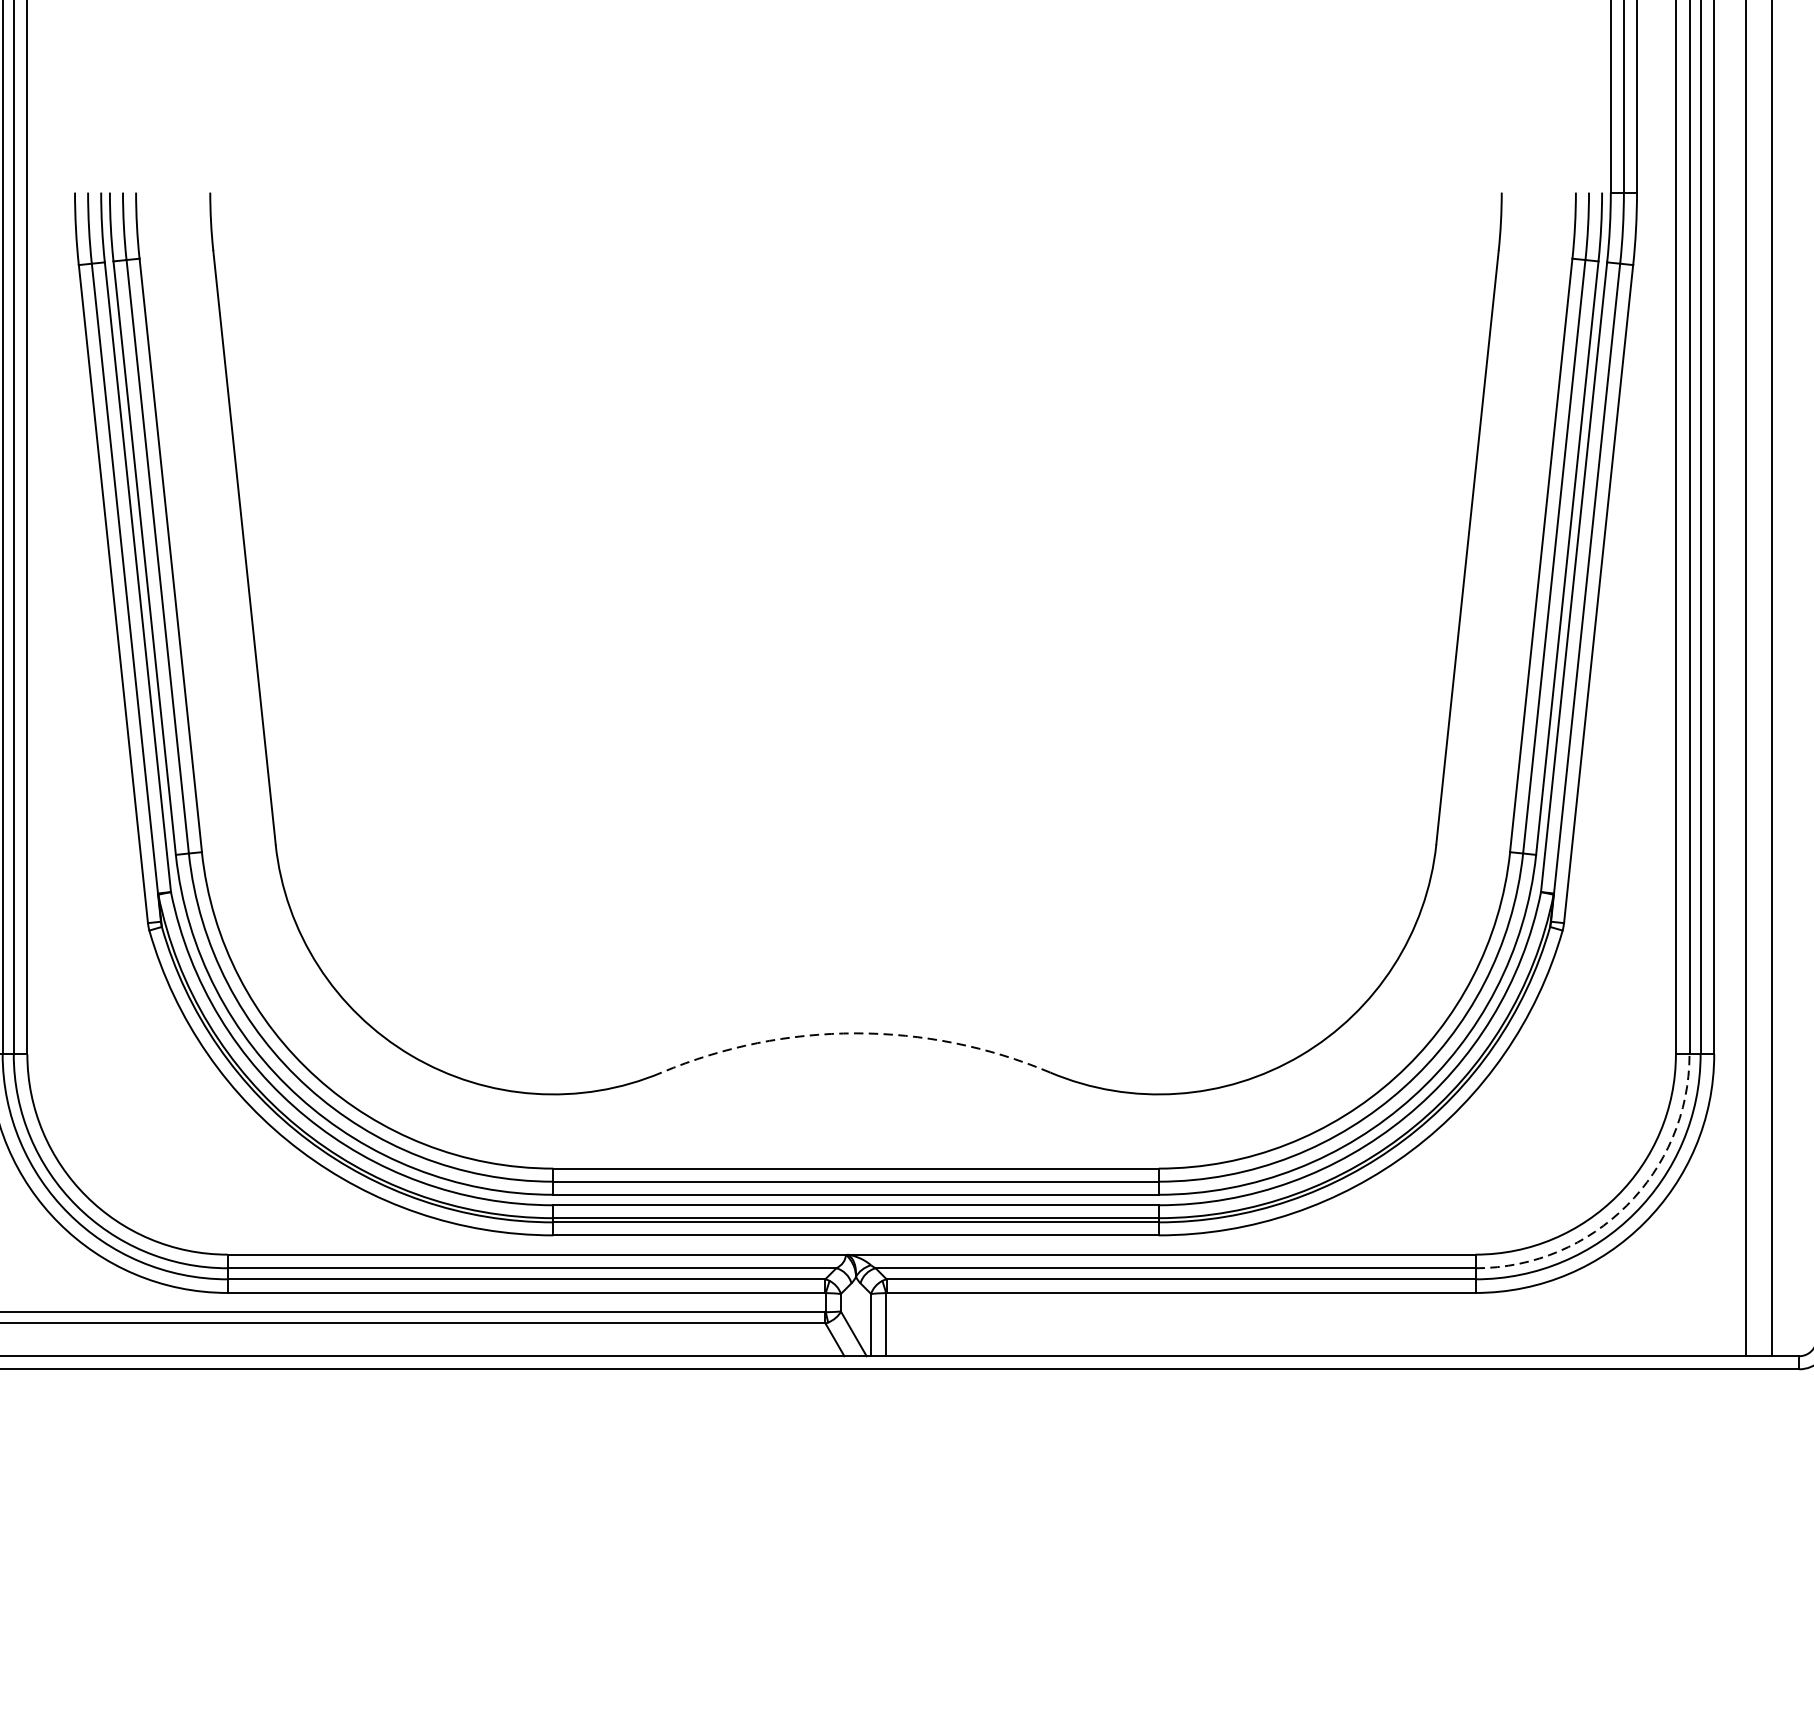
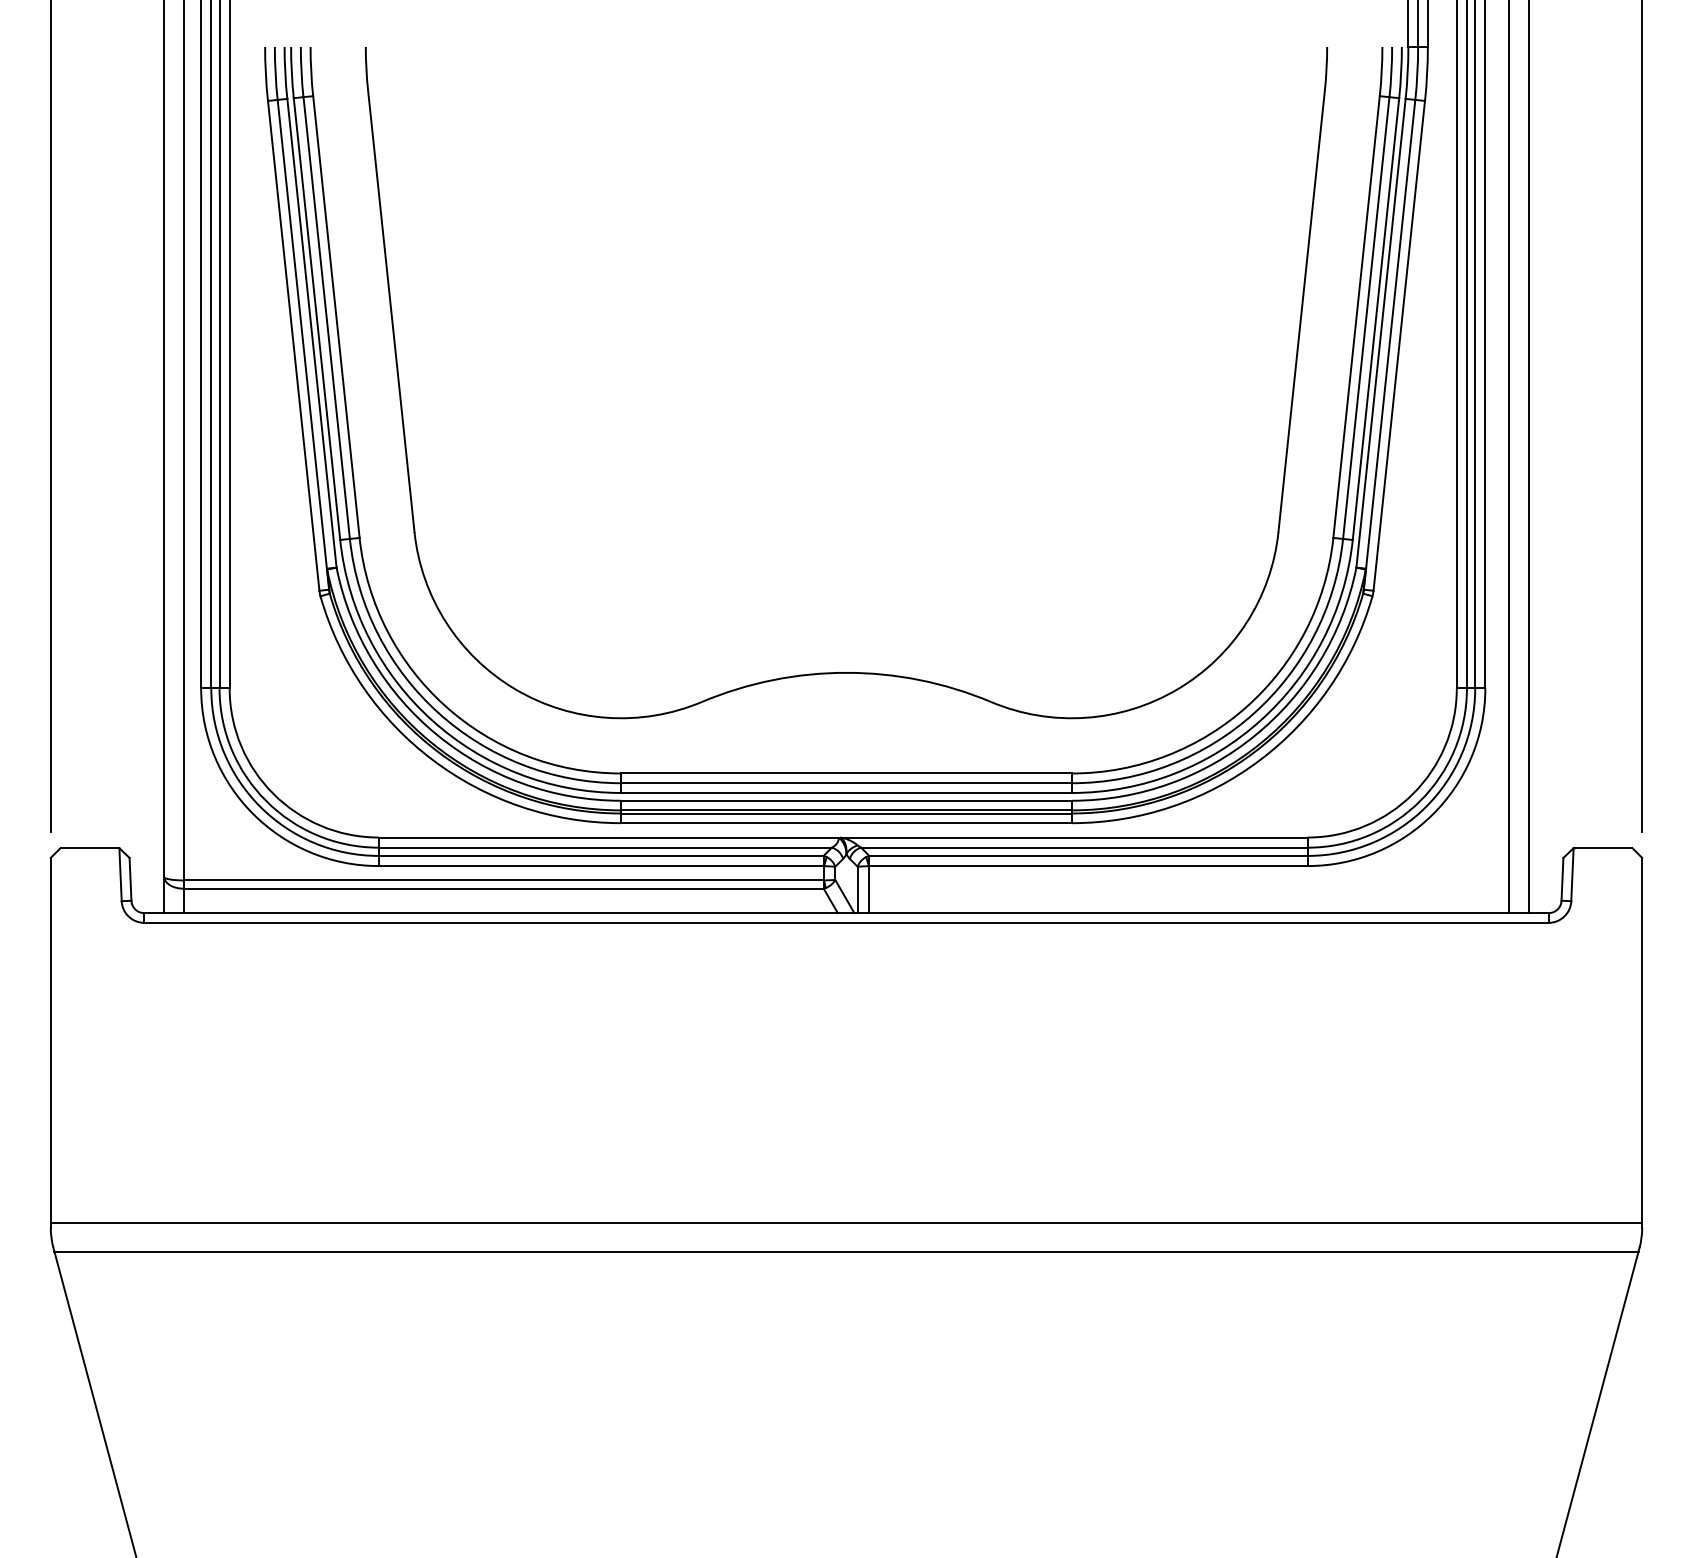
arc: (856, 1032) -> (846, 672), dashed -> solid
arc: (1627, 1206) -> (1420, 801), dashed -> solid

